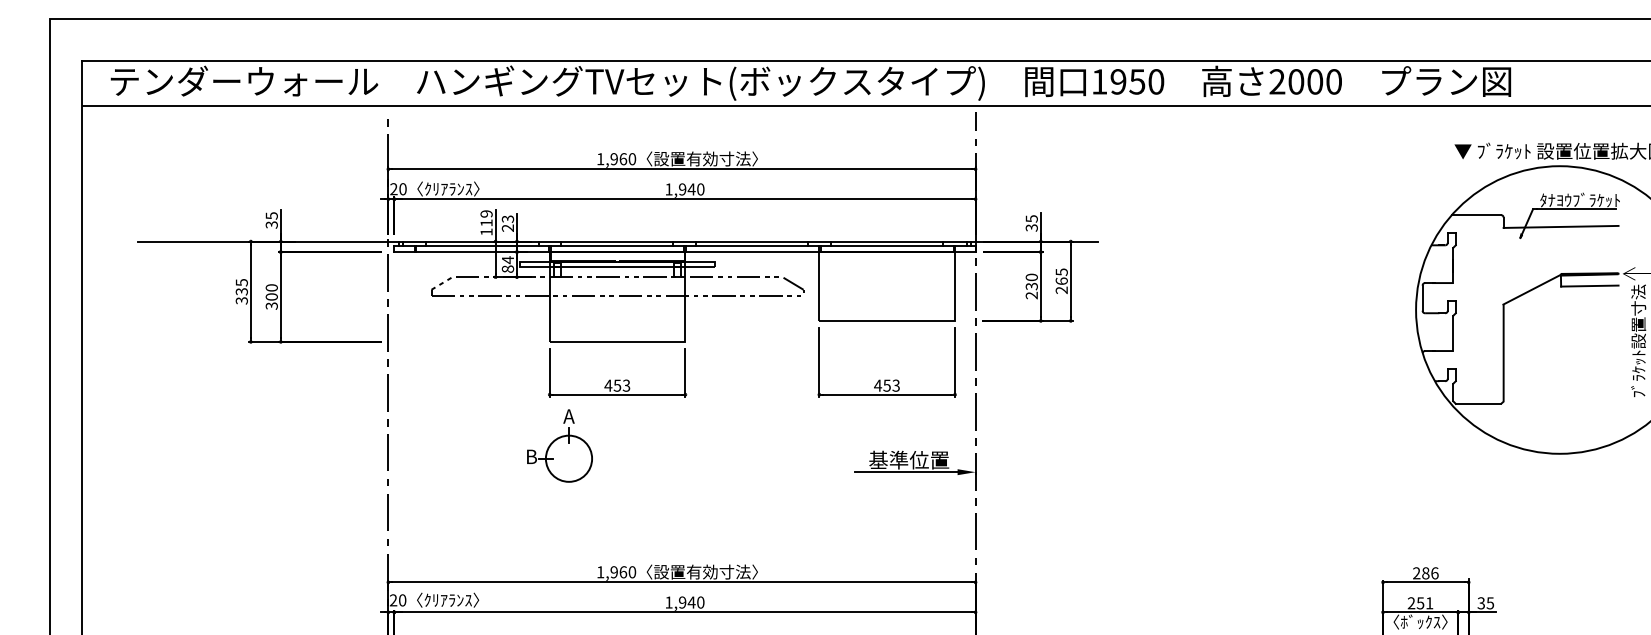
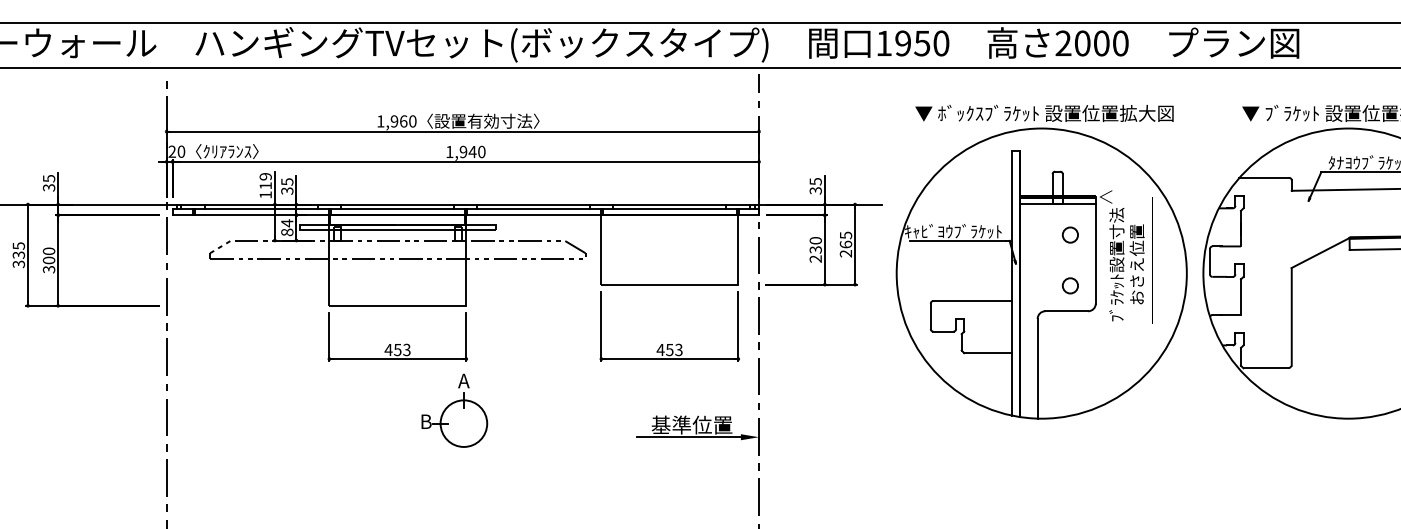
text: (507, 223) -> (286, 186), 23 -> 35
part: (1255, 298) -> (1041, 261), added
part: (559, 445) -> (454, 410), moved

